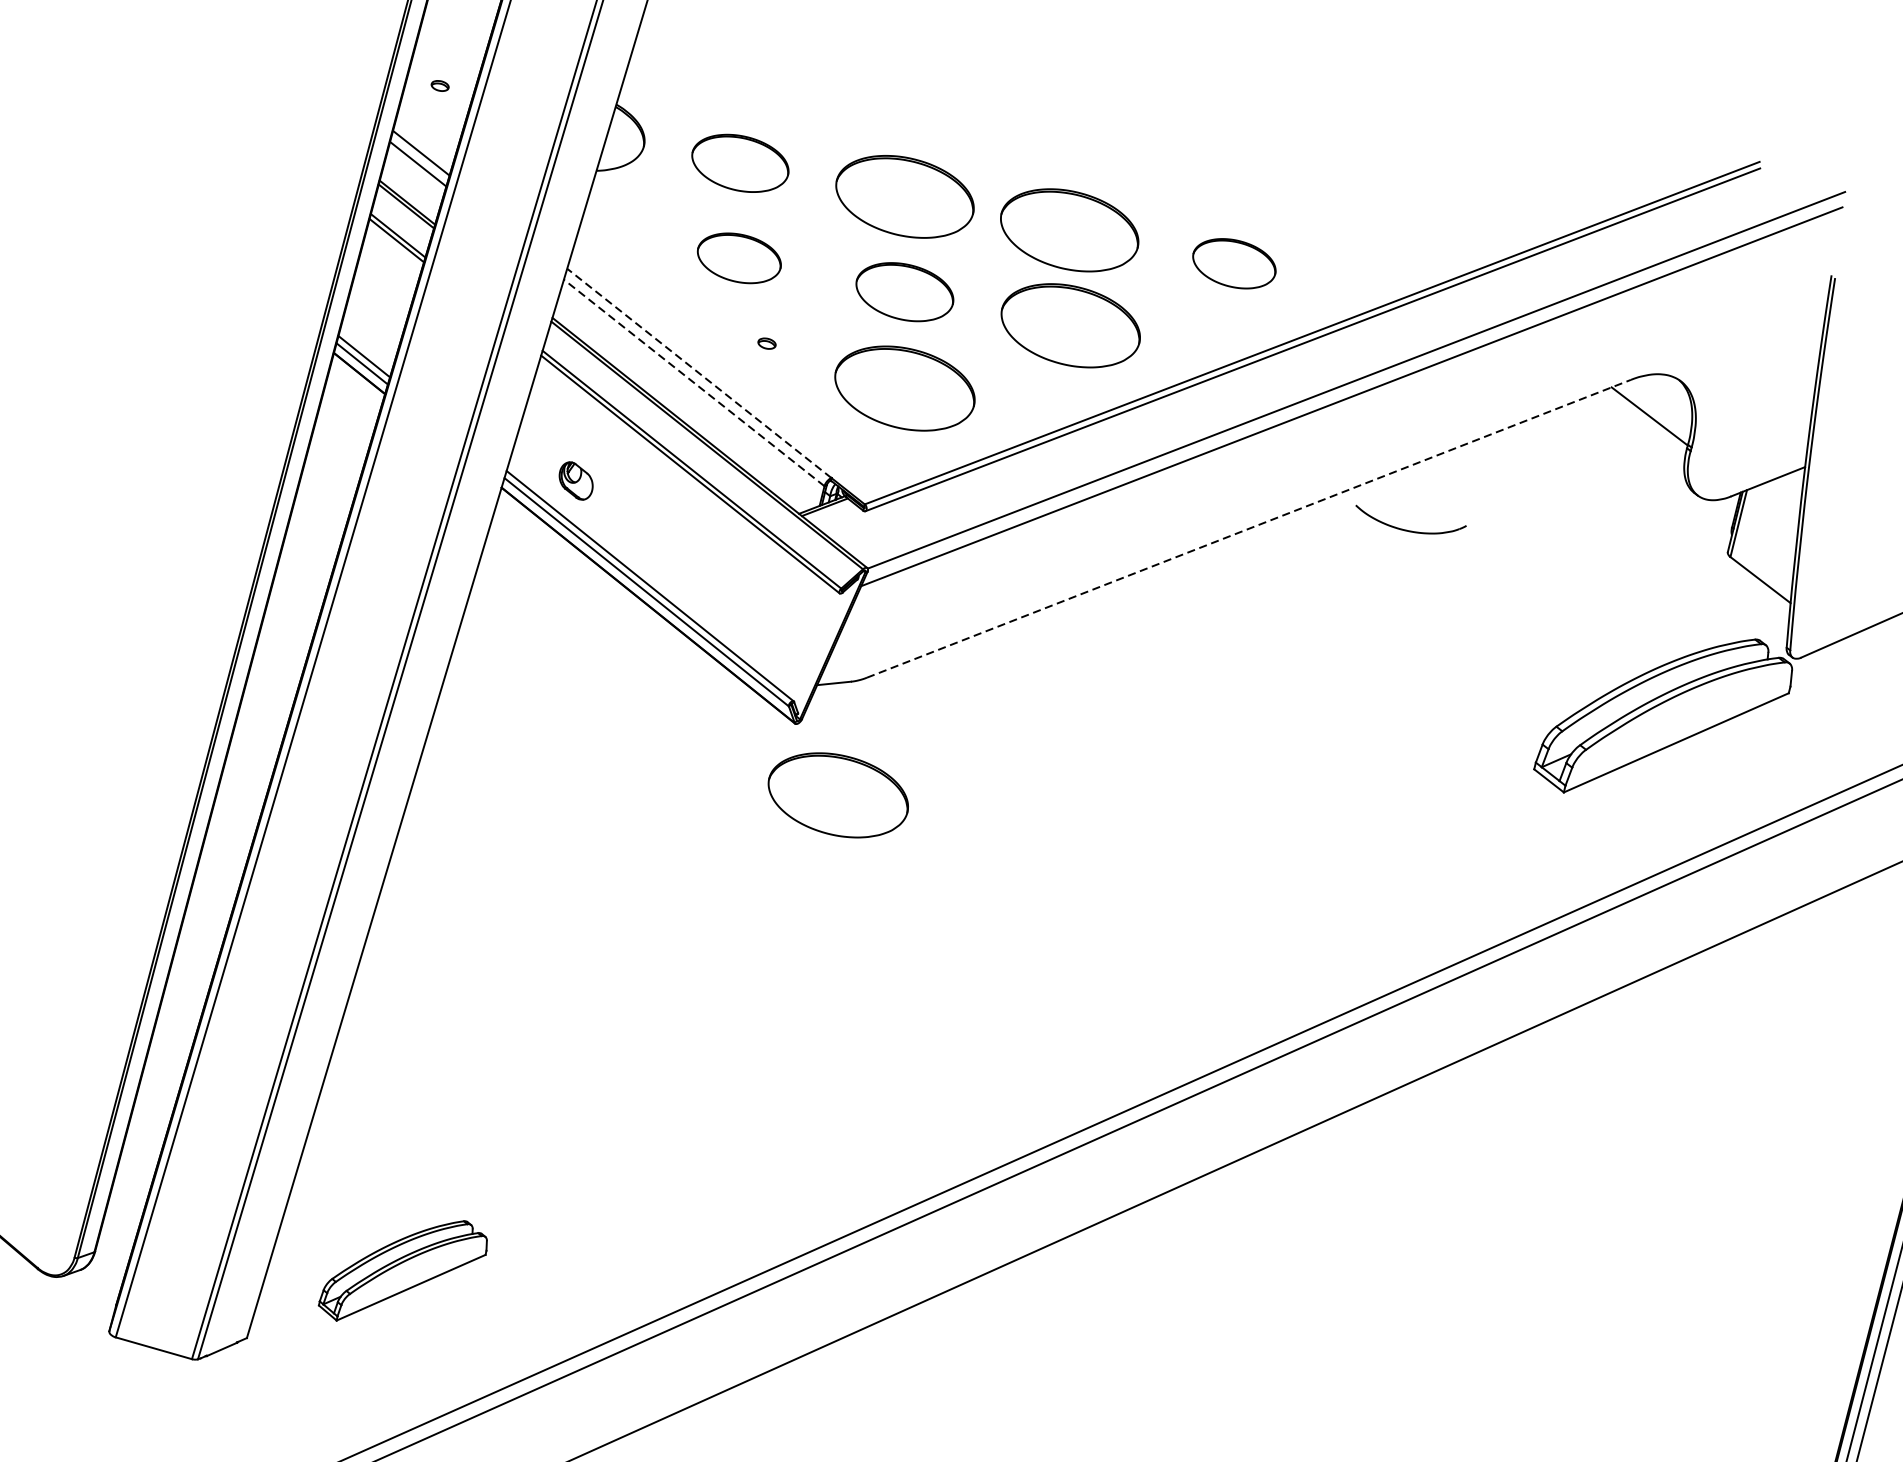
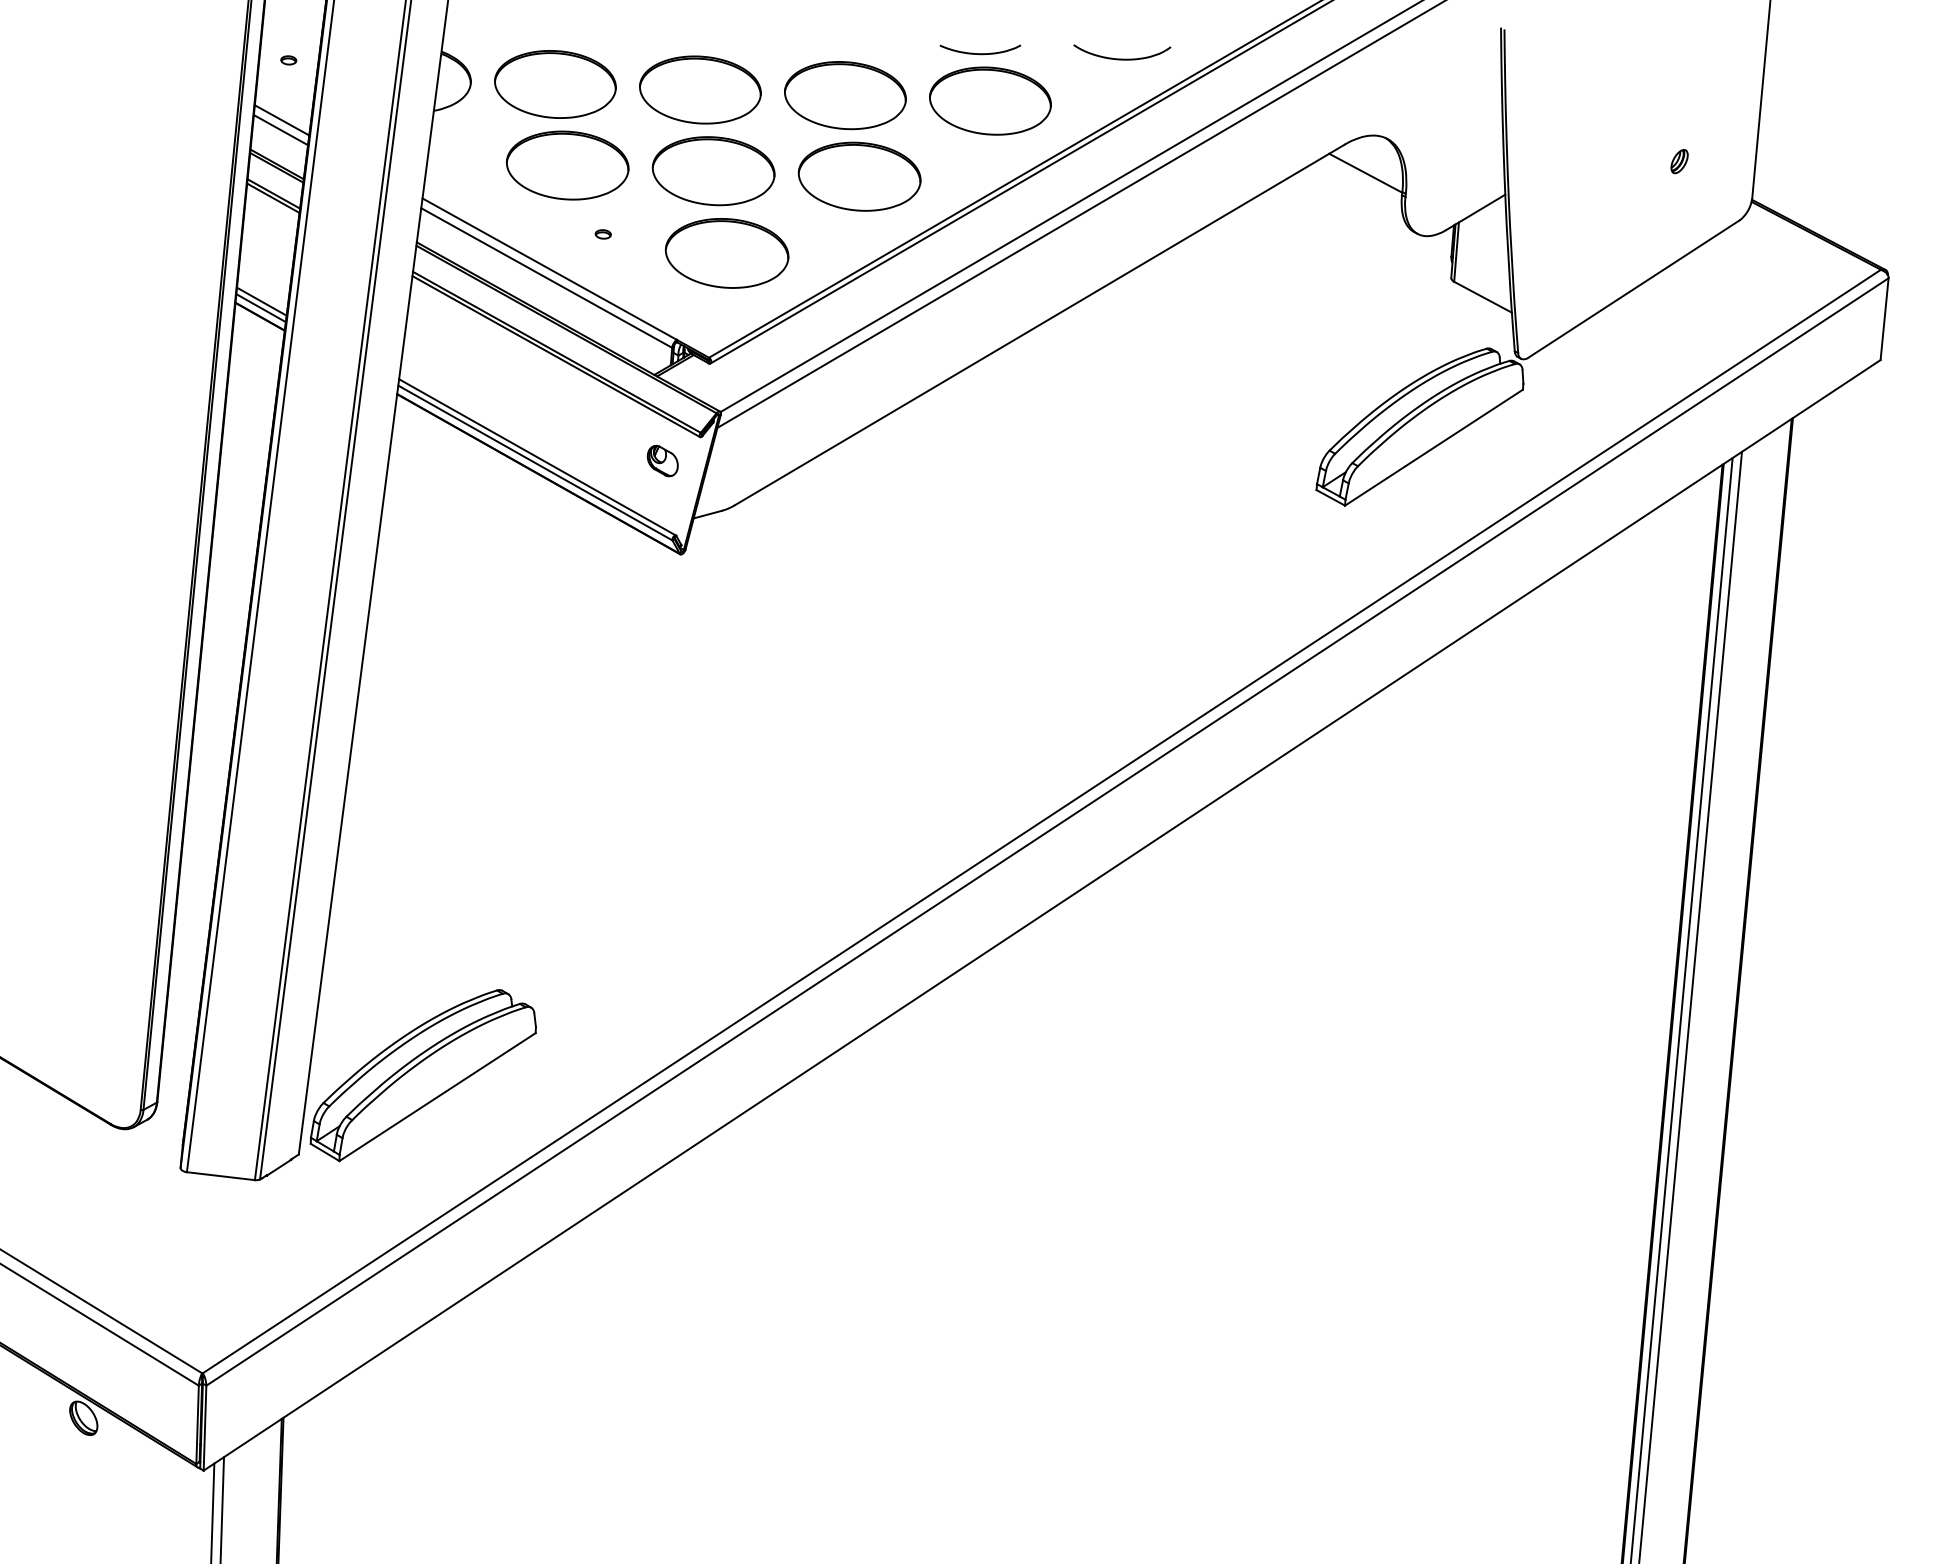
part: (740, 163) -> (555, 84), size x1.43
curve: (1230, 207) -> (979, 53), added
part: (739, 258) -> (567, 165), size x1.67
part: (1234, 263) -> (990, 100), size x1.67
part: (904, 292) -> (713, 171), size x1.43
line: (698, 373) -> (549, 269), dashed -> solid
line: (693, 383) -> (546, 278), dashed -> solid
part: (575, 480) -> (662, 460), moved
part: (1410, 523) -> (1122, 52), moved
line: (1249, 528) -> (1040, 324), dashed -> solid
part: (837, 795) -> (726, 609), removed
part: (403, 1270) -> (422, 1075), size x1.67

